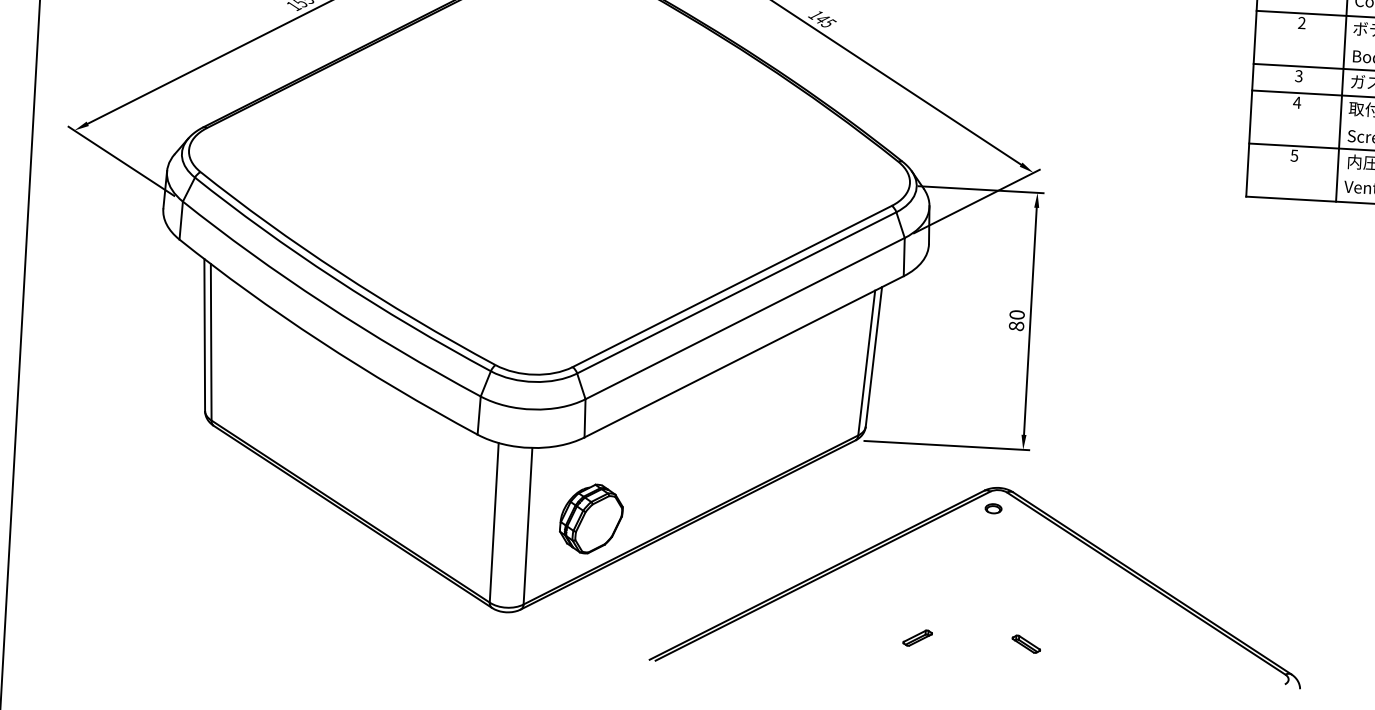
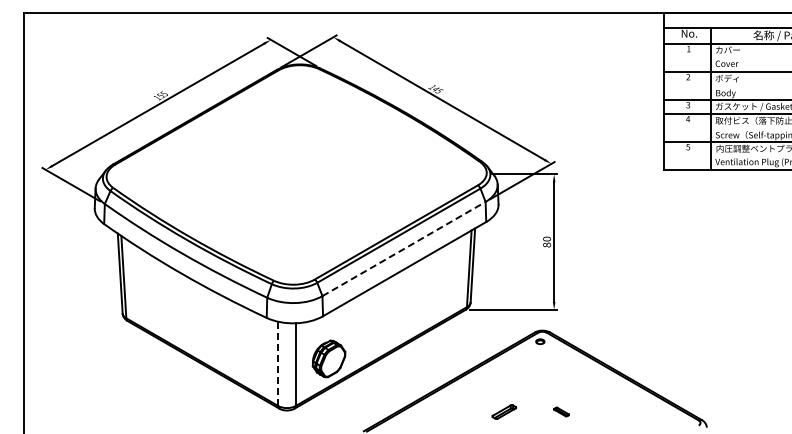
line: (746, 317) -> (404, 248), solid -> dashed
line: (494, 524) -> (278, 364), solid -> dashed
part: (916, 637) -> (503, 411), size x1.6

